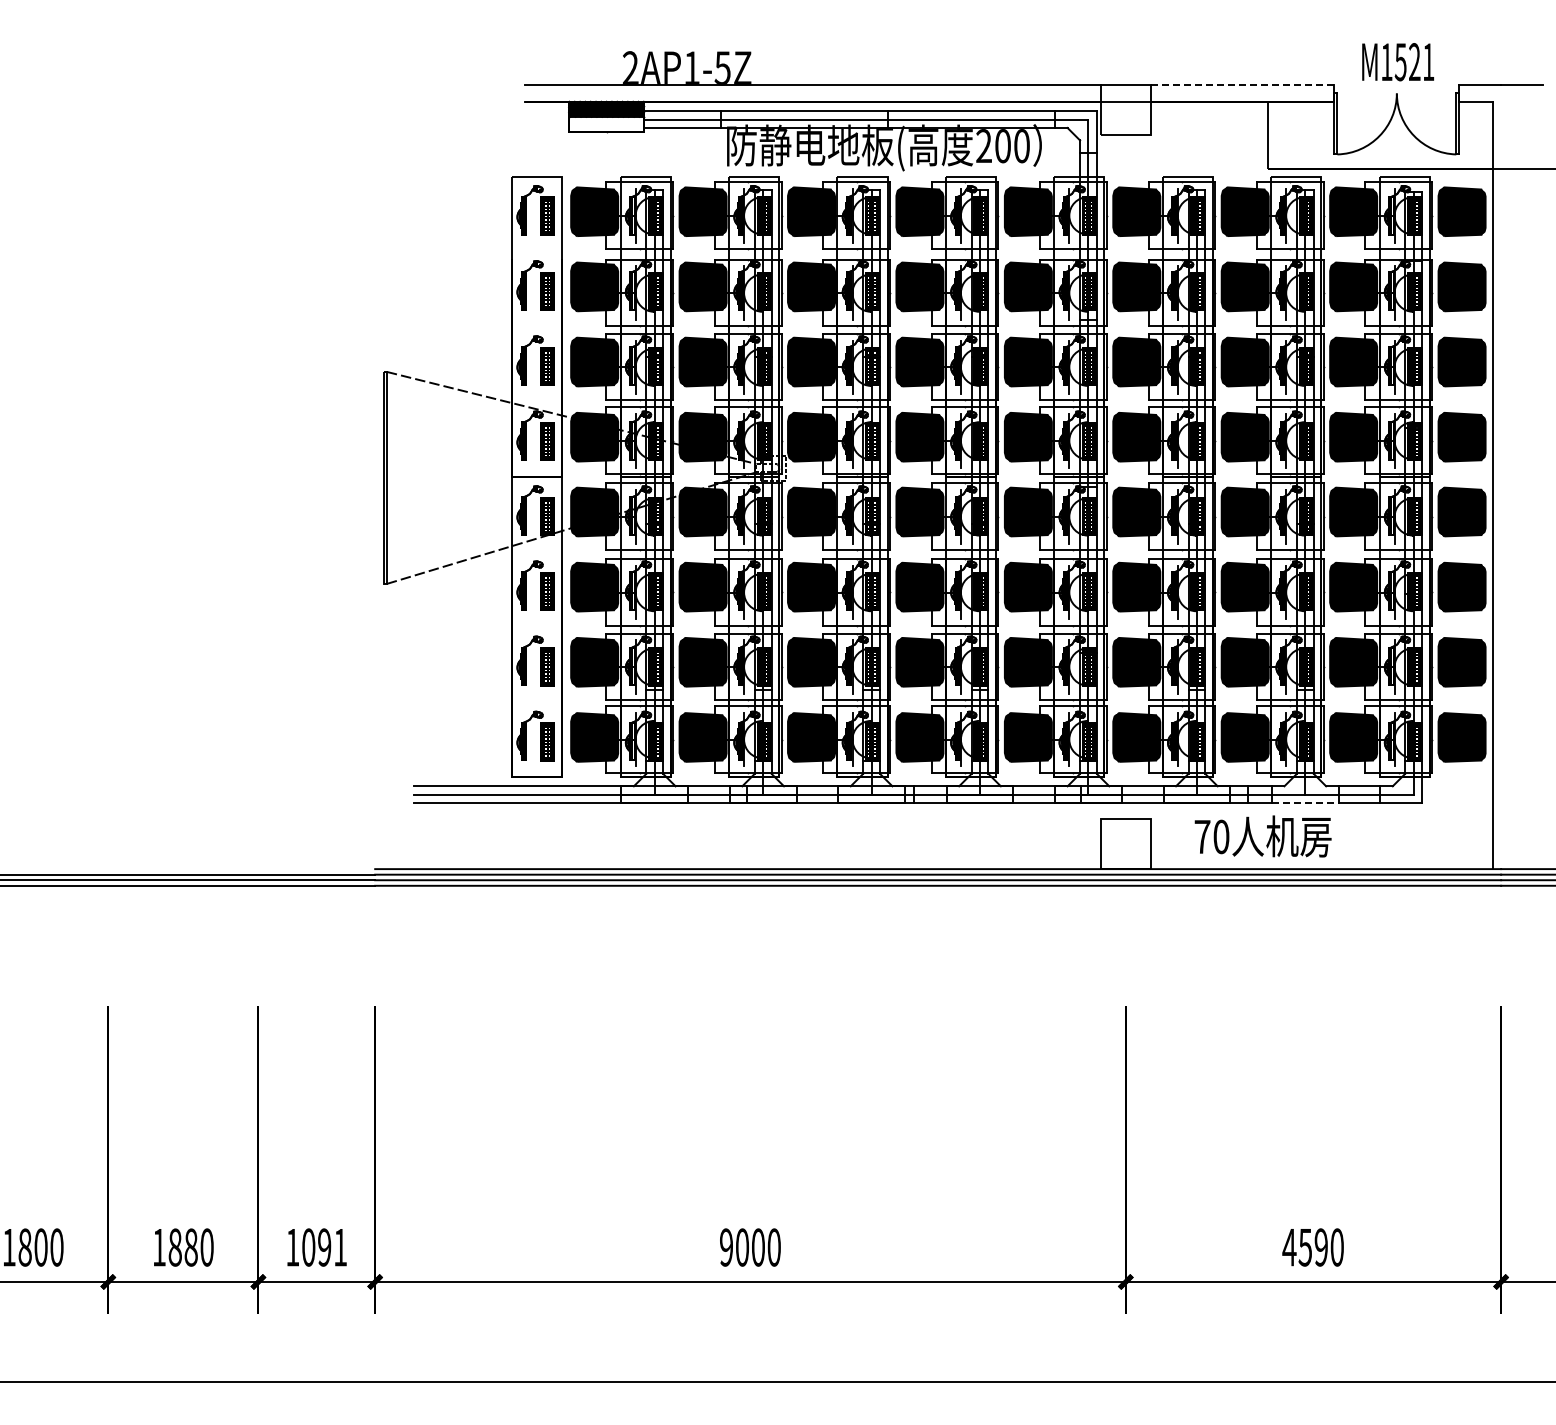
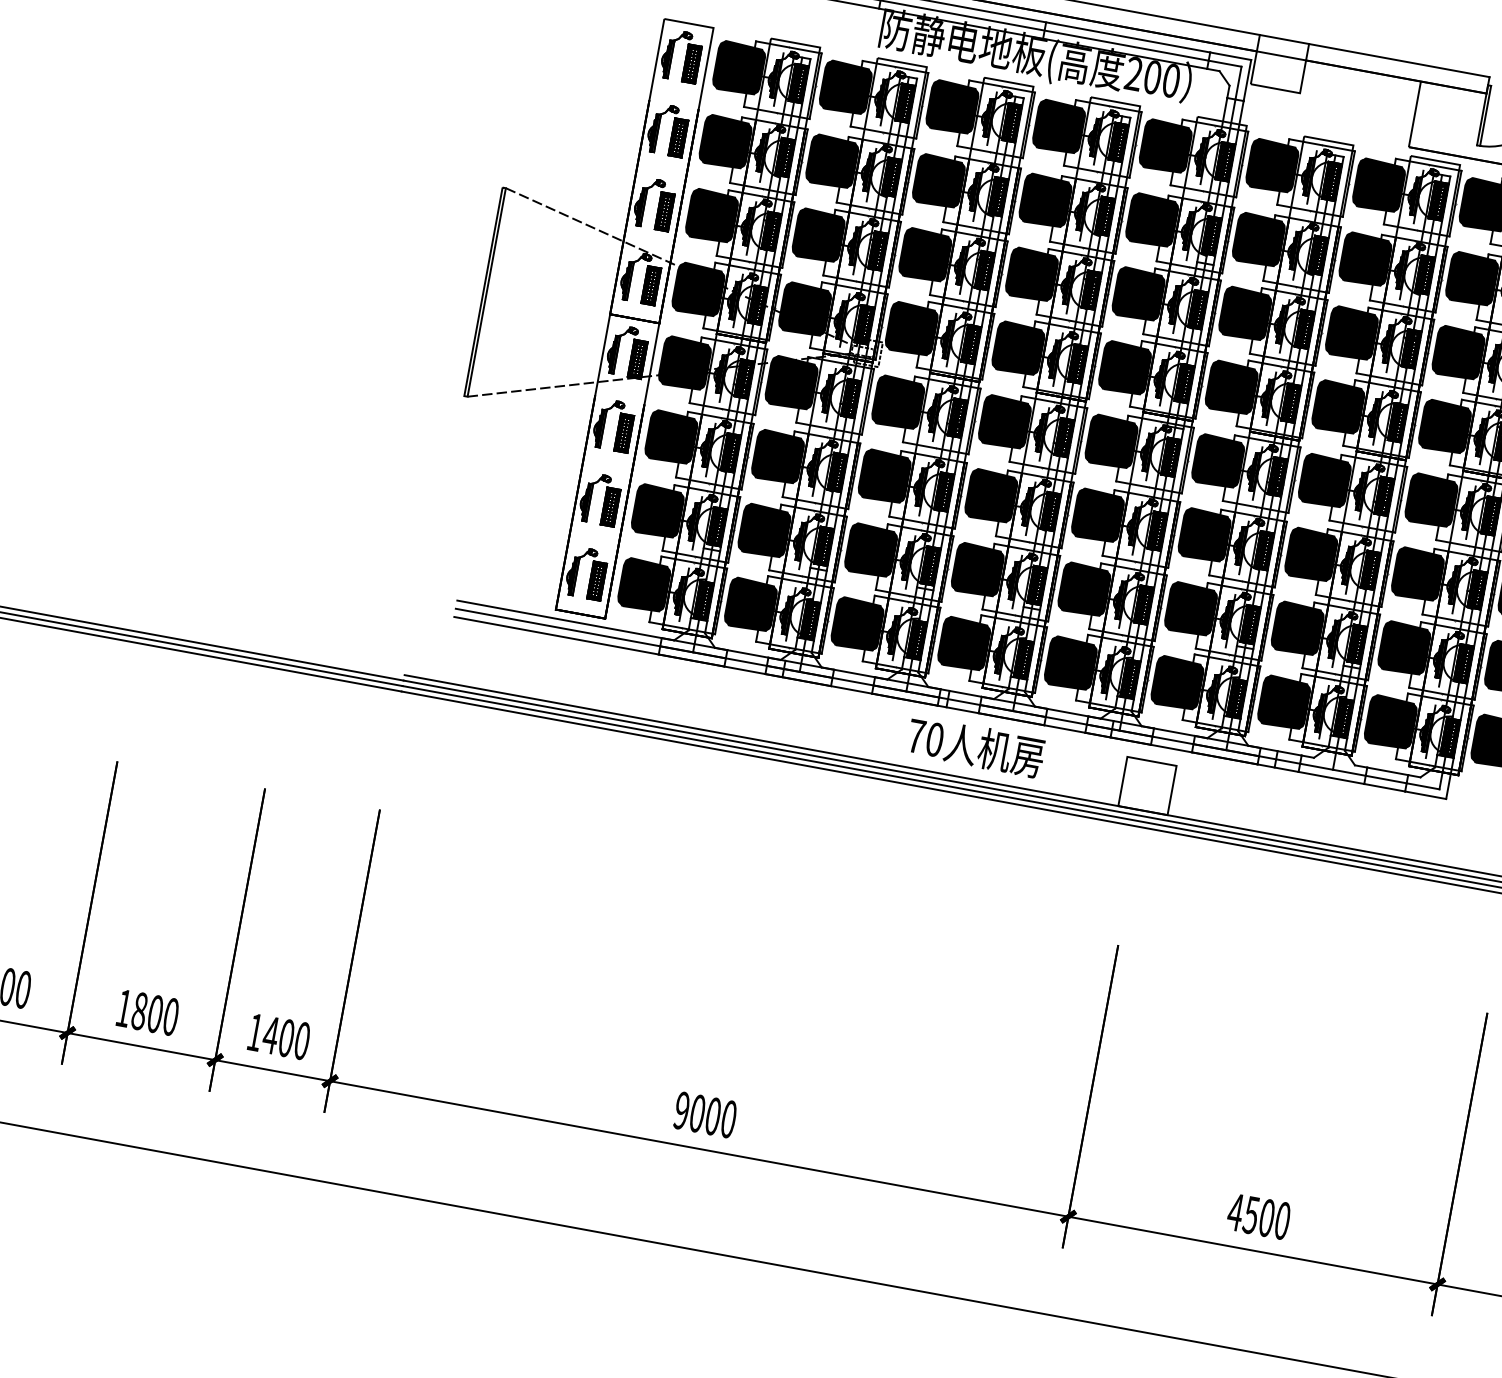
line: (1242, 85) -> (1399, 60), dashed -> solid
line: (1305, 802) -> (1331, 777), dashed -> solid
text: (1262, 836) -> (975, 746), moved
text: (190, 1247) -> (154, 1013), 1880 -> 1800
text: (324, 1247) -> (286, 1038), 1091 -> 1400
text: (1320, 1247) -> (1266, 1217), 4590 -> 4500

